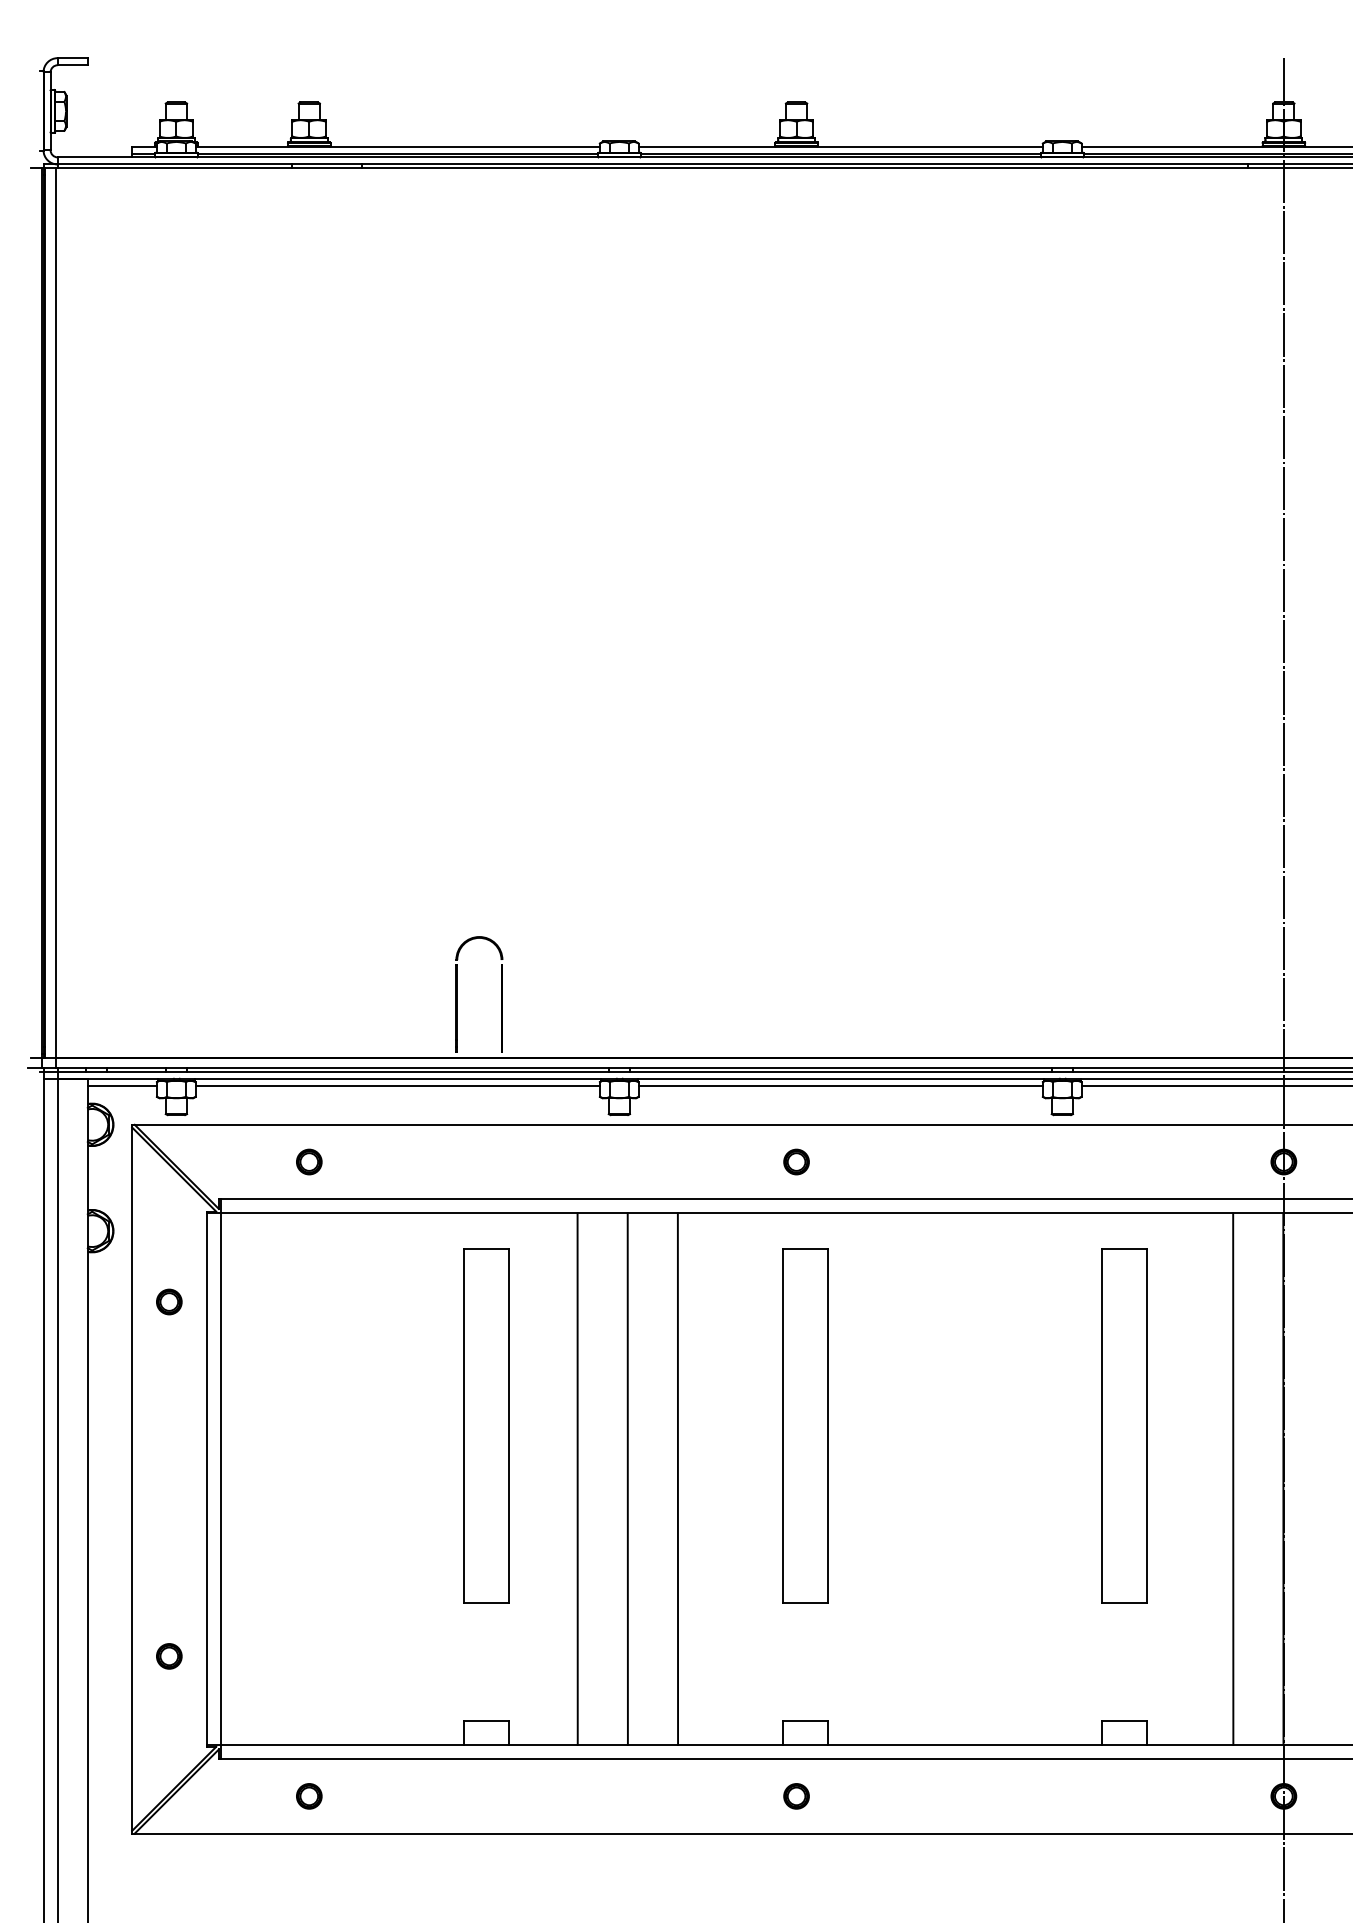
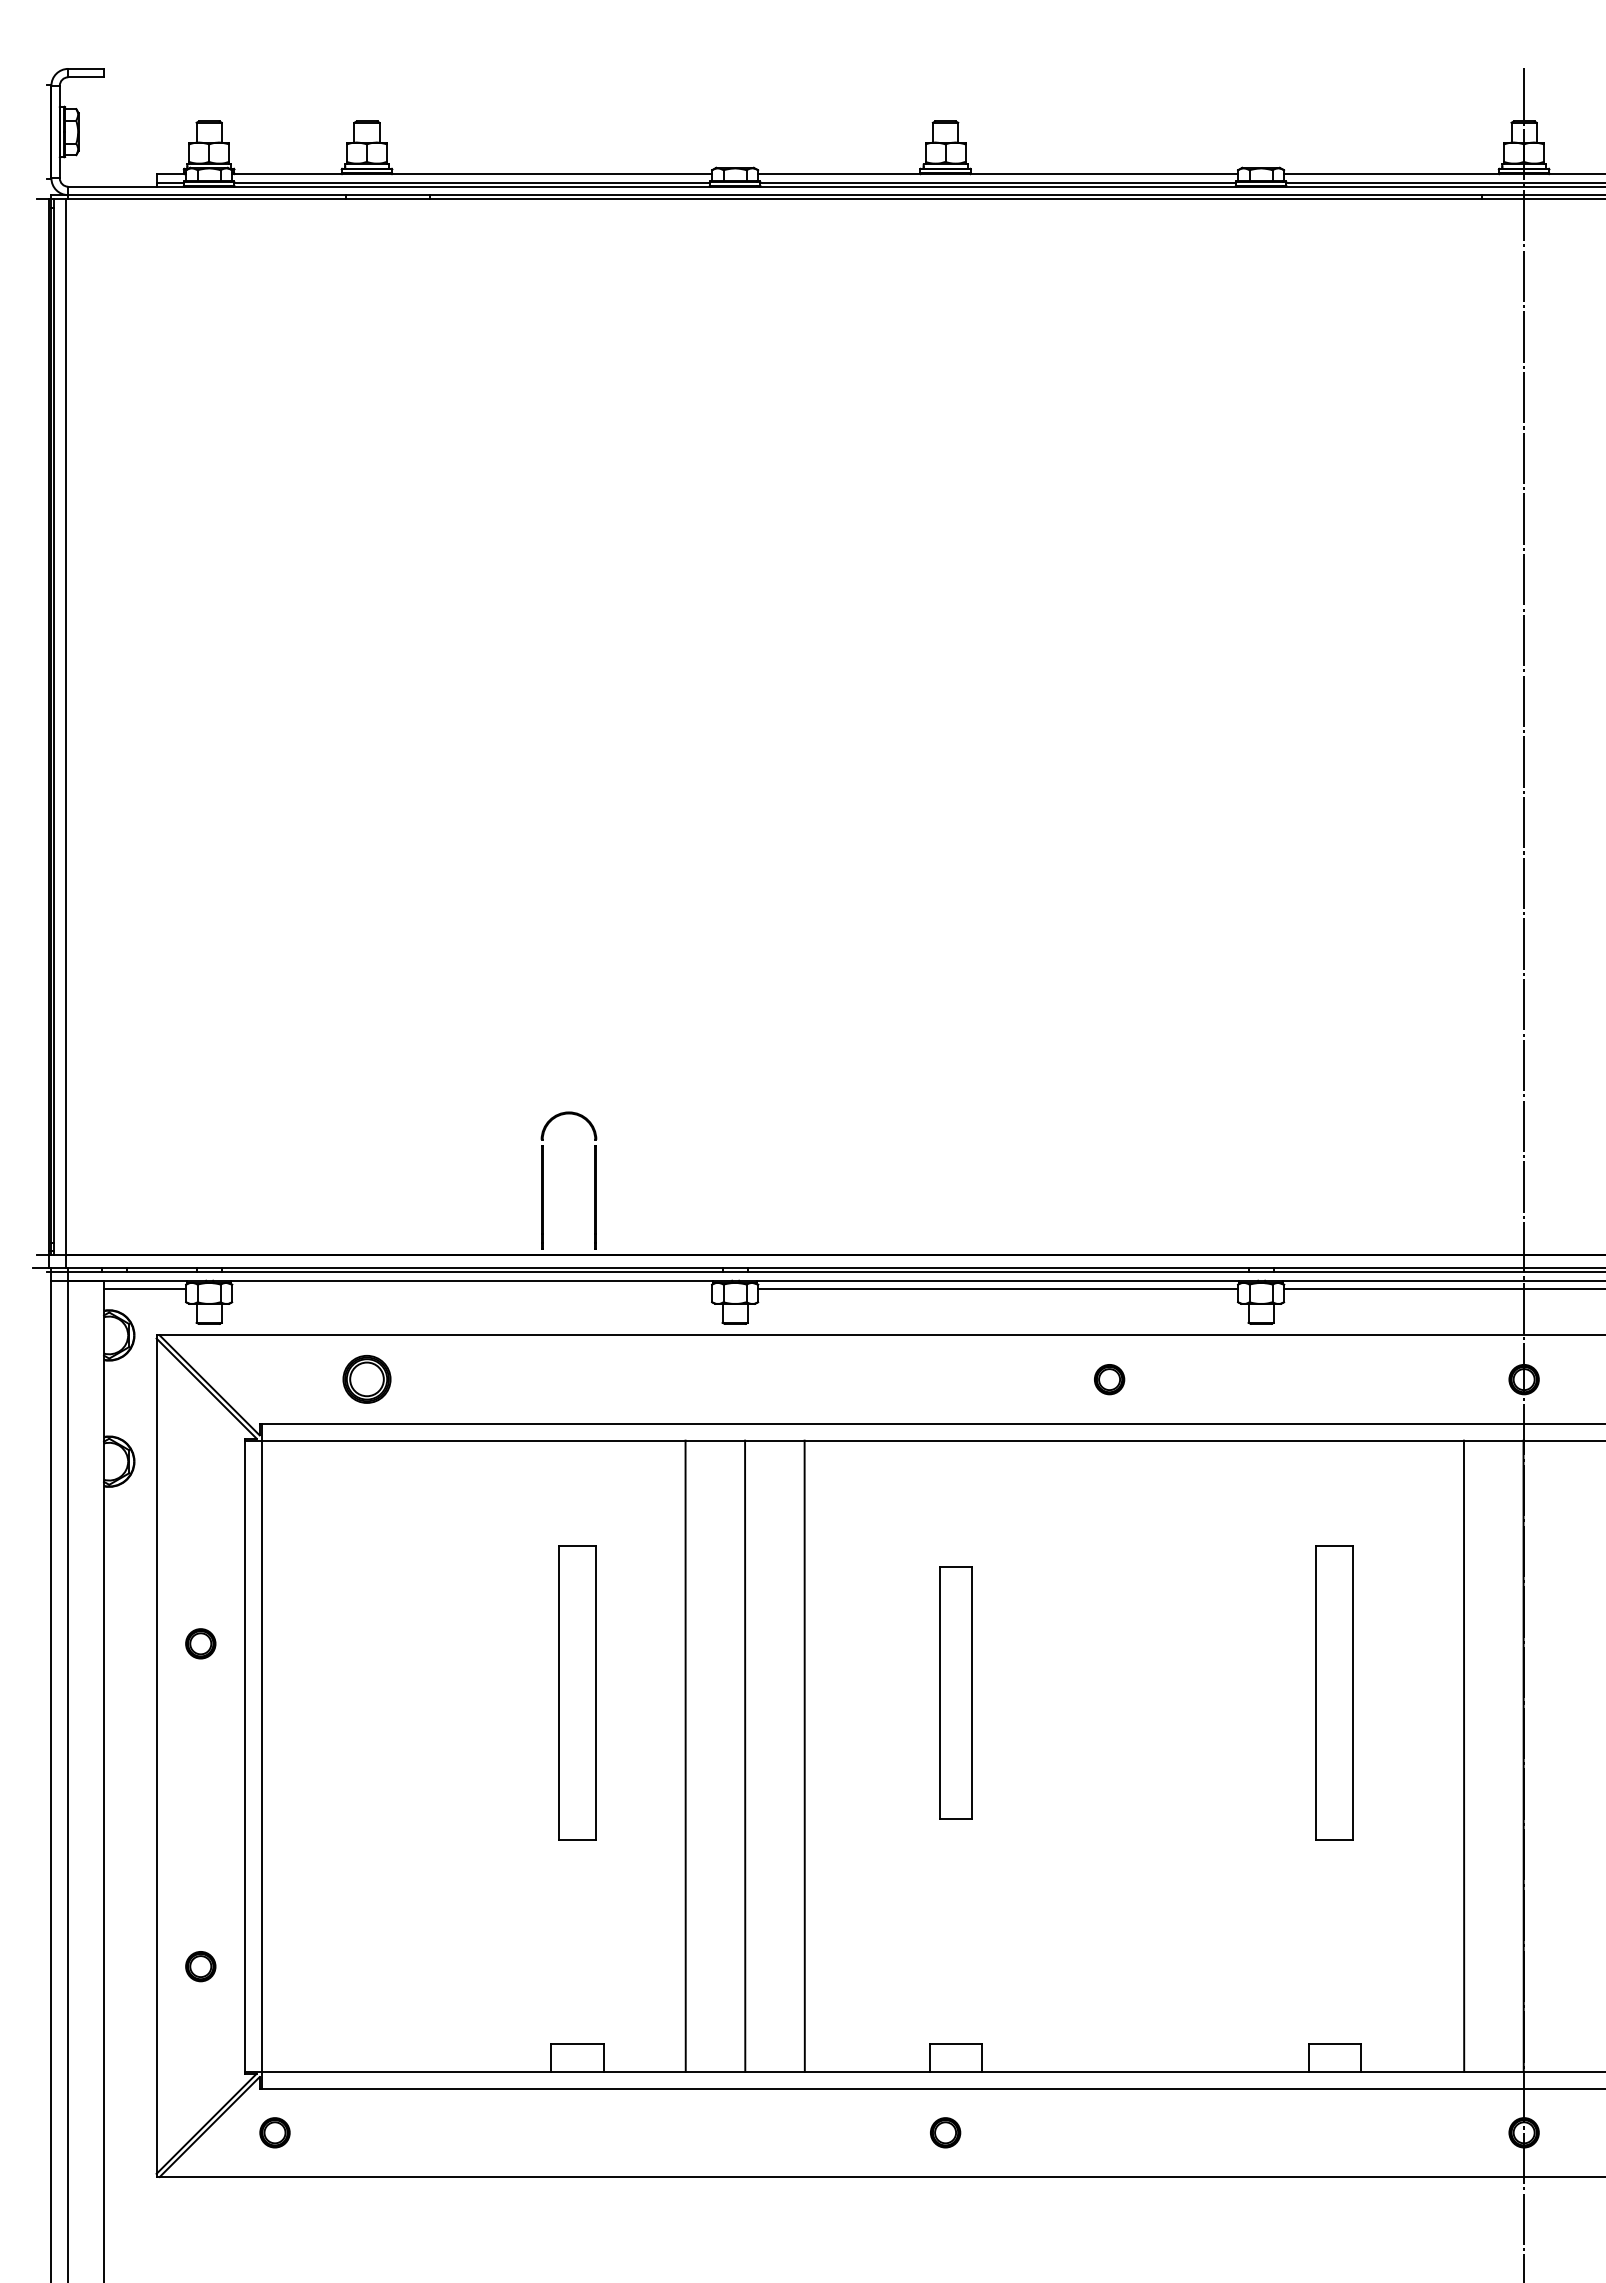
line: (398, 1086) -> (472, 1289), removed
part: (308, 1161) -> (366, 1379), size x1.6
part: (796, 1161) -> (1109, 1379), moved
part: (169, 1301) -> (200, 1643), moved
part: (486, 1425) -> (577, 1692), size x0.7
part: (804, 1425) -> (955, 1692), size x0.6
part: (1124, 1425) -> (1334, 1692), size x0.7
part: (308, 1796) -> (274, 2132), moved

